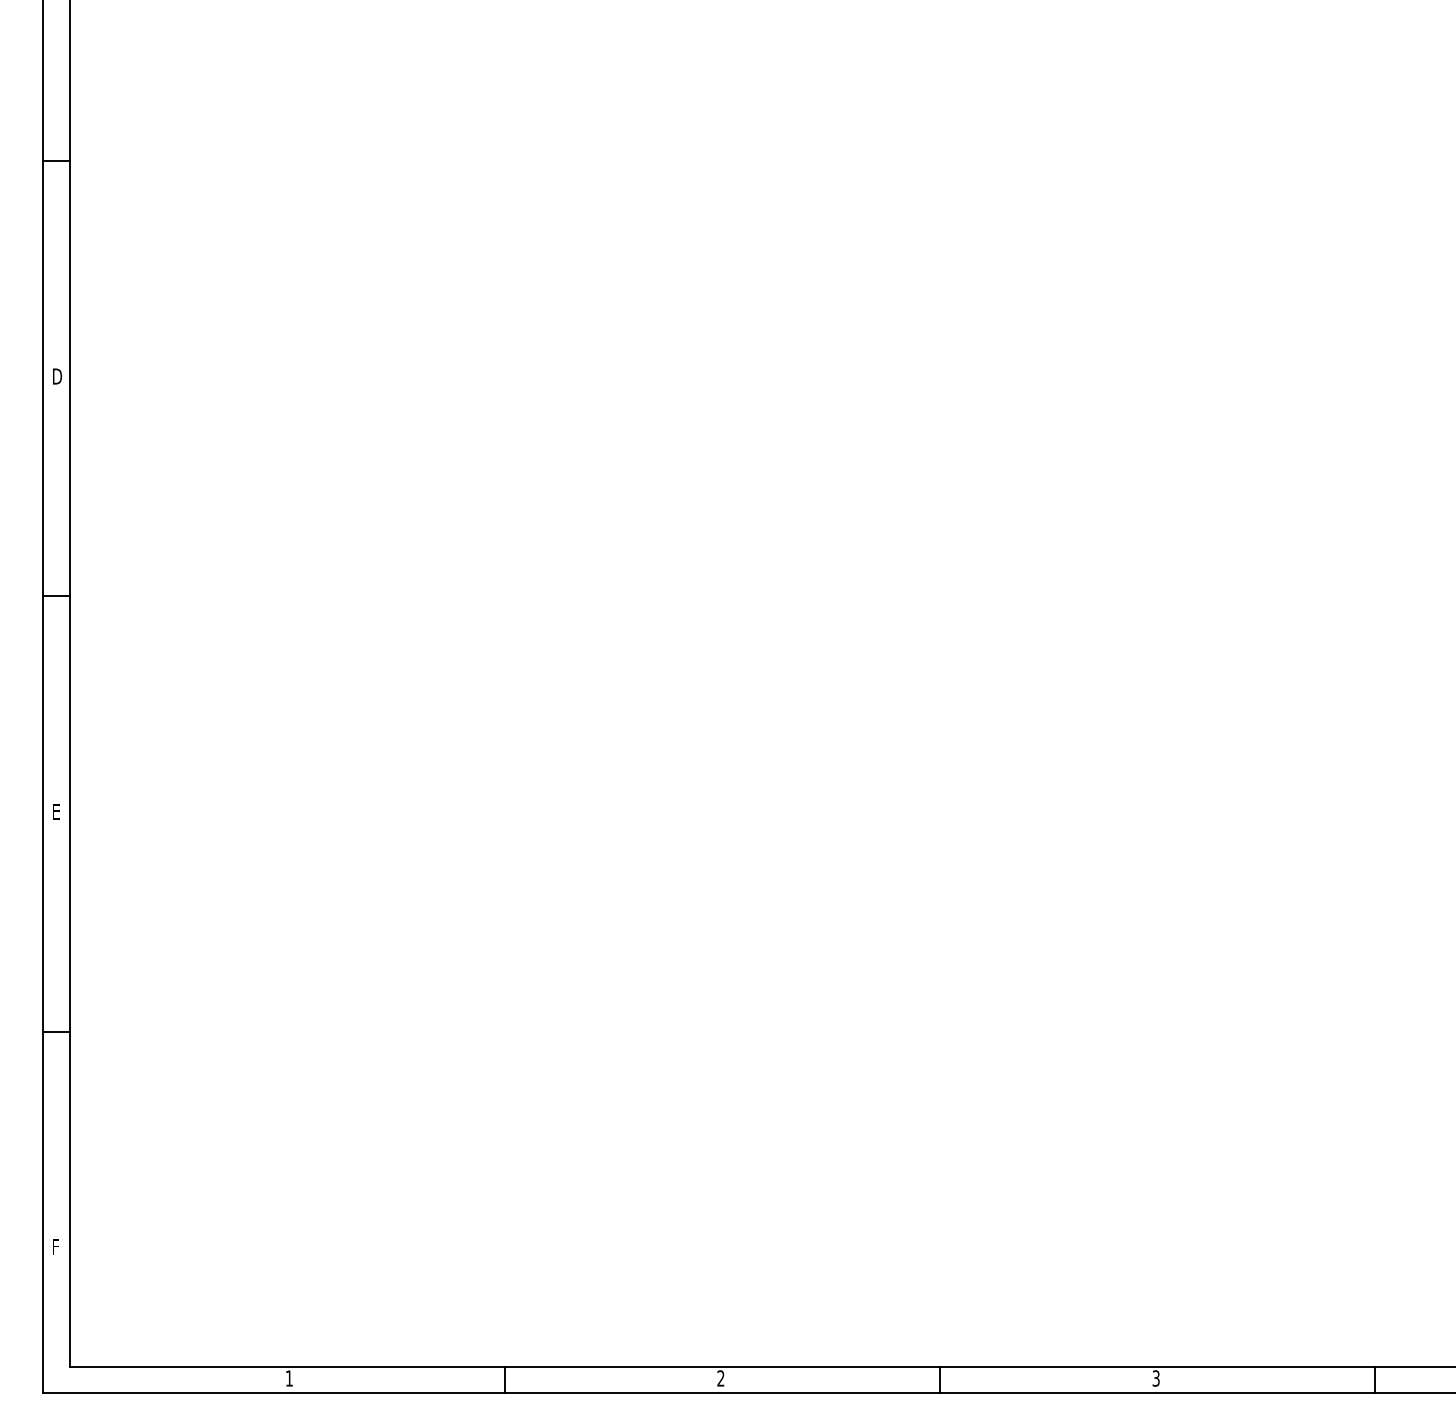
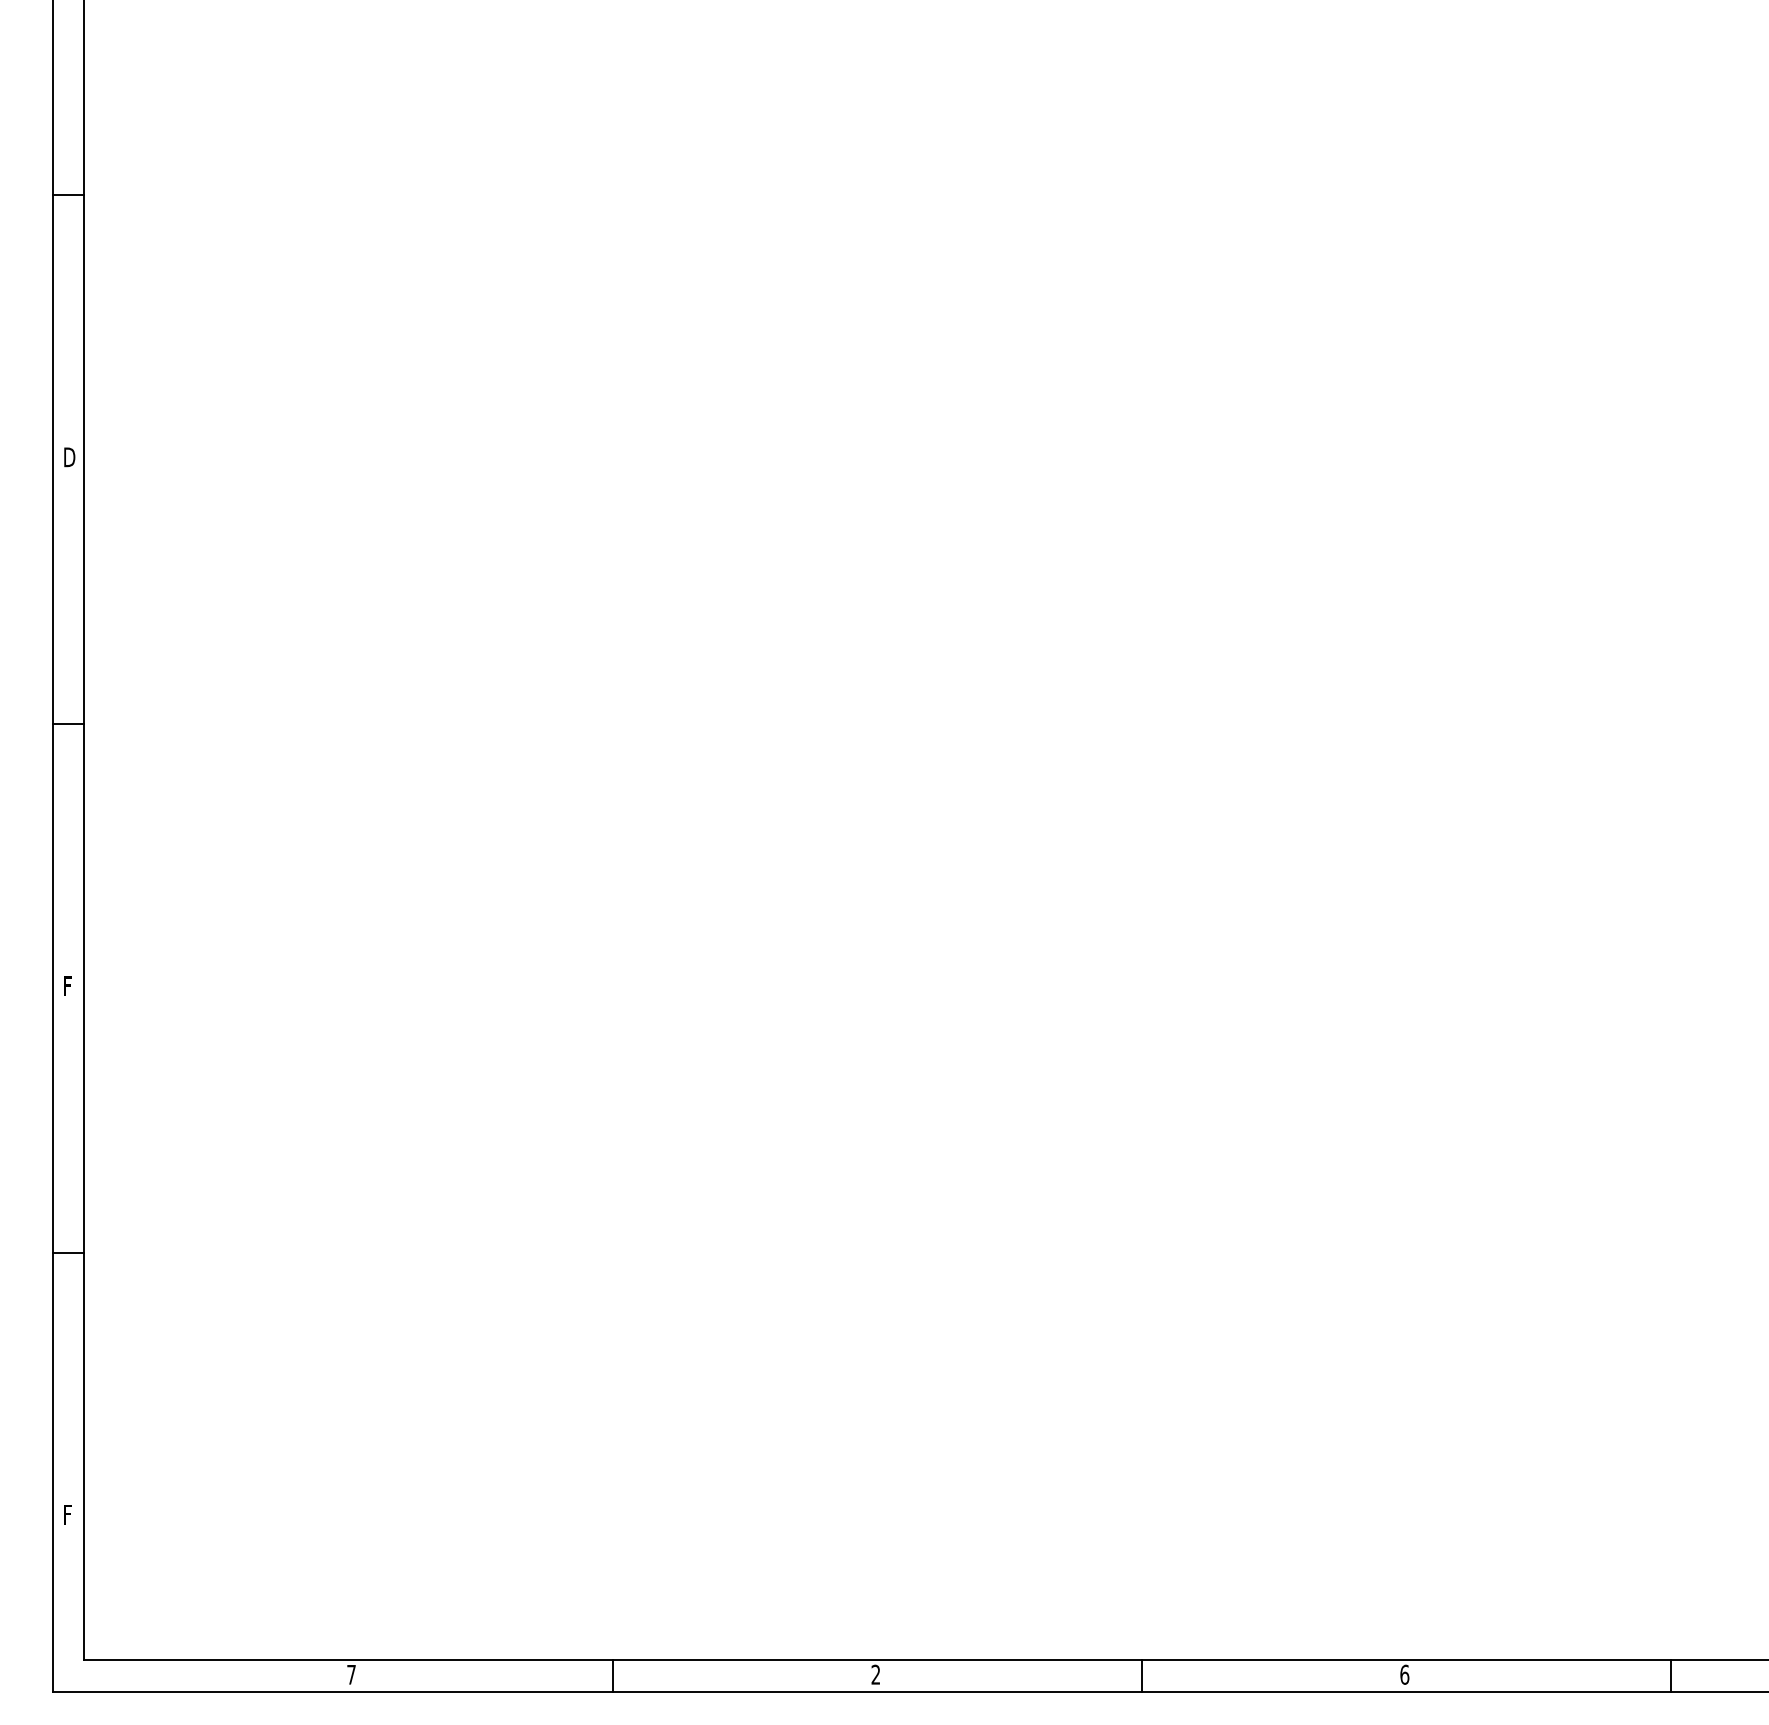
text: (57, 811) -> (69, 985), E -> F
text: (289, 1378) -> (351, 1674), 1 -> 7
text: (1155, 1378) -> (1404, 1674), 3 -> 6

